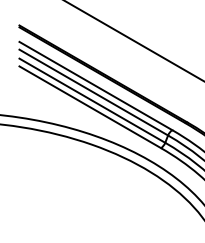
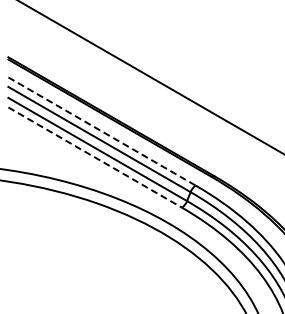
line: (96, 86) -> (102, 131), solid -> dashed
line: (90, 107) -> (95, 157), solid -> dashed

